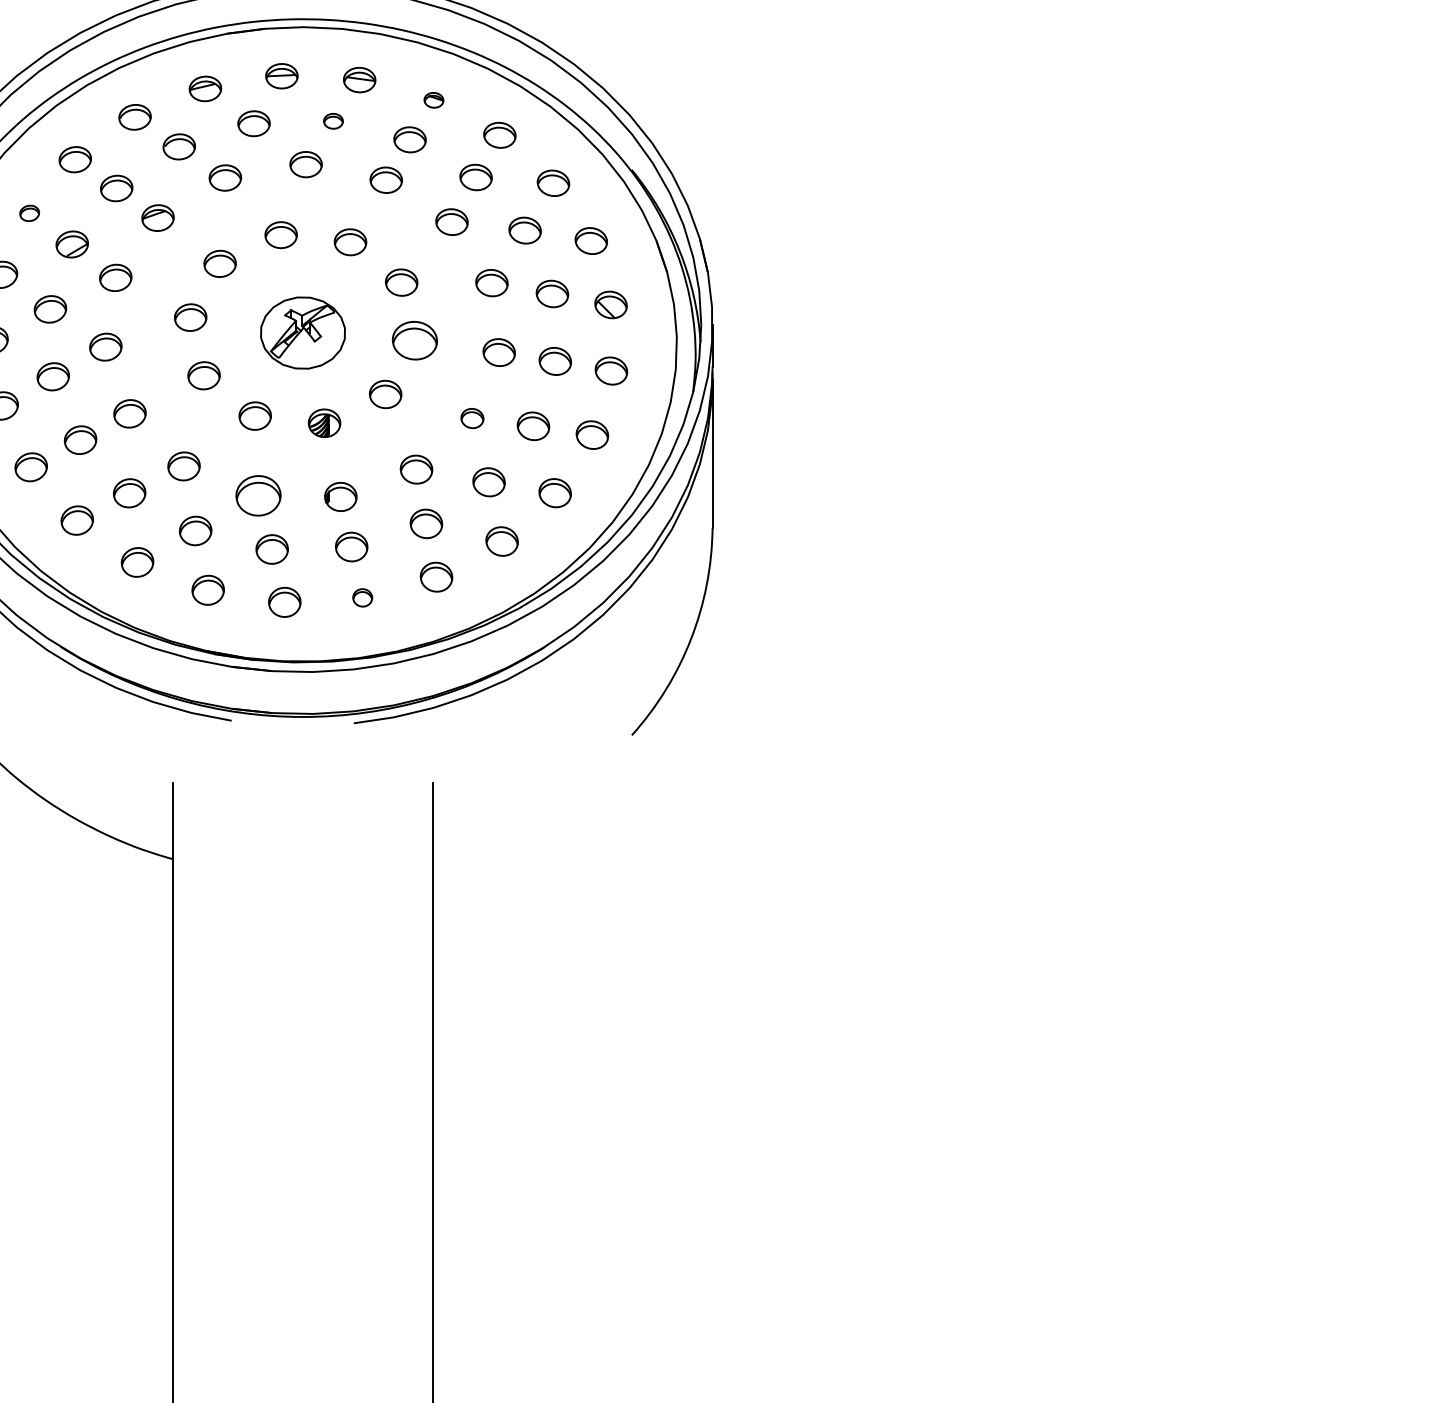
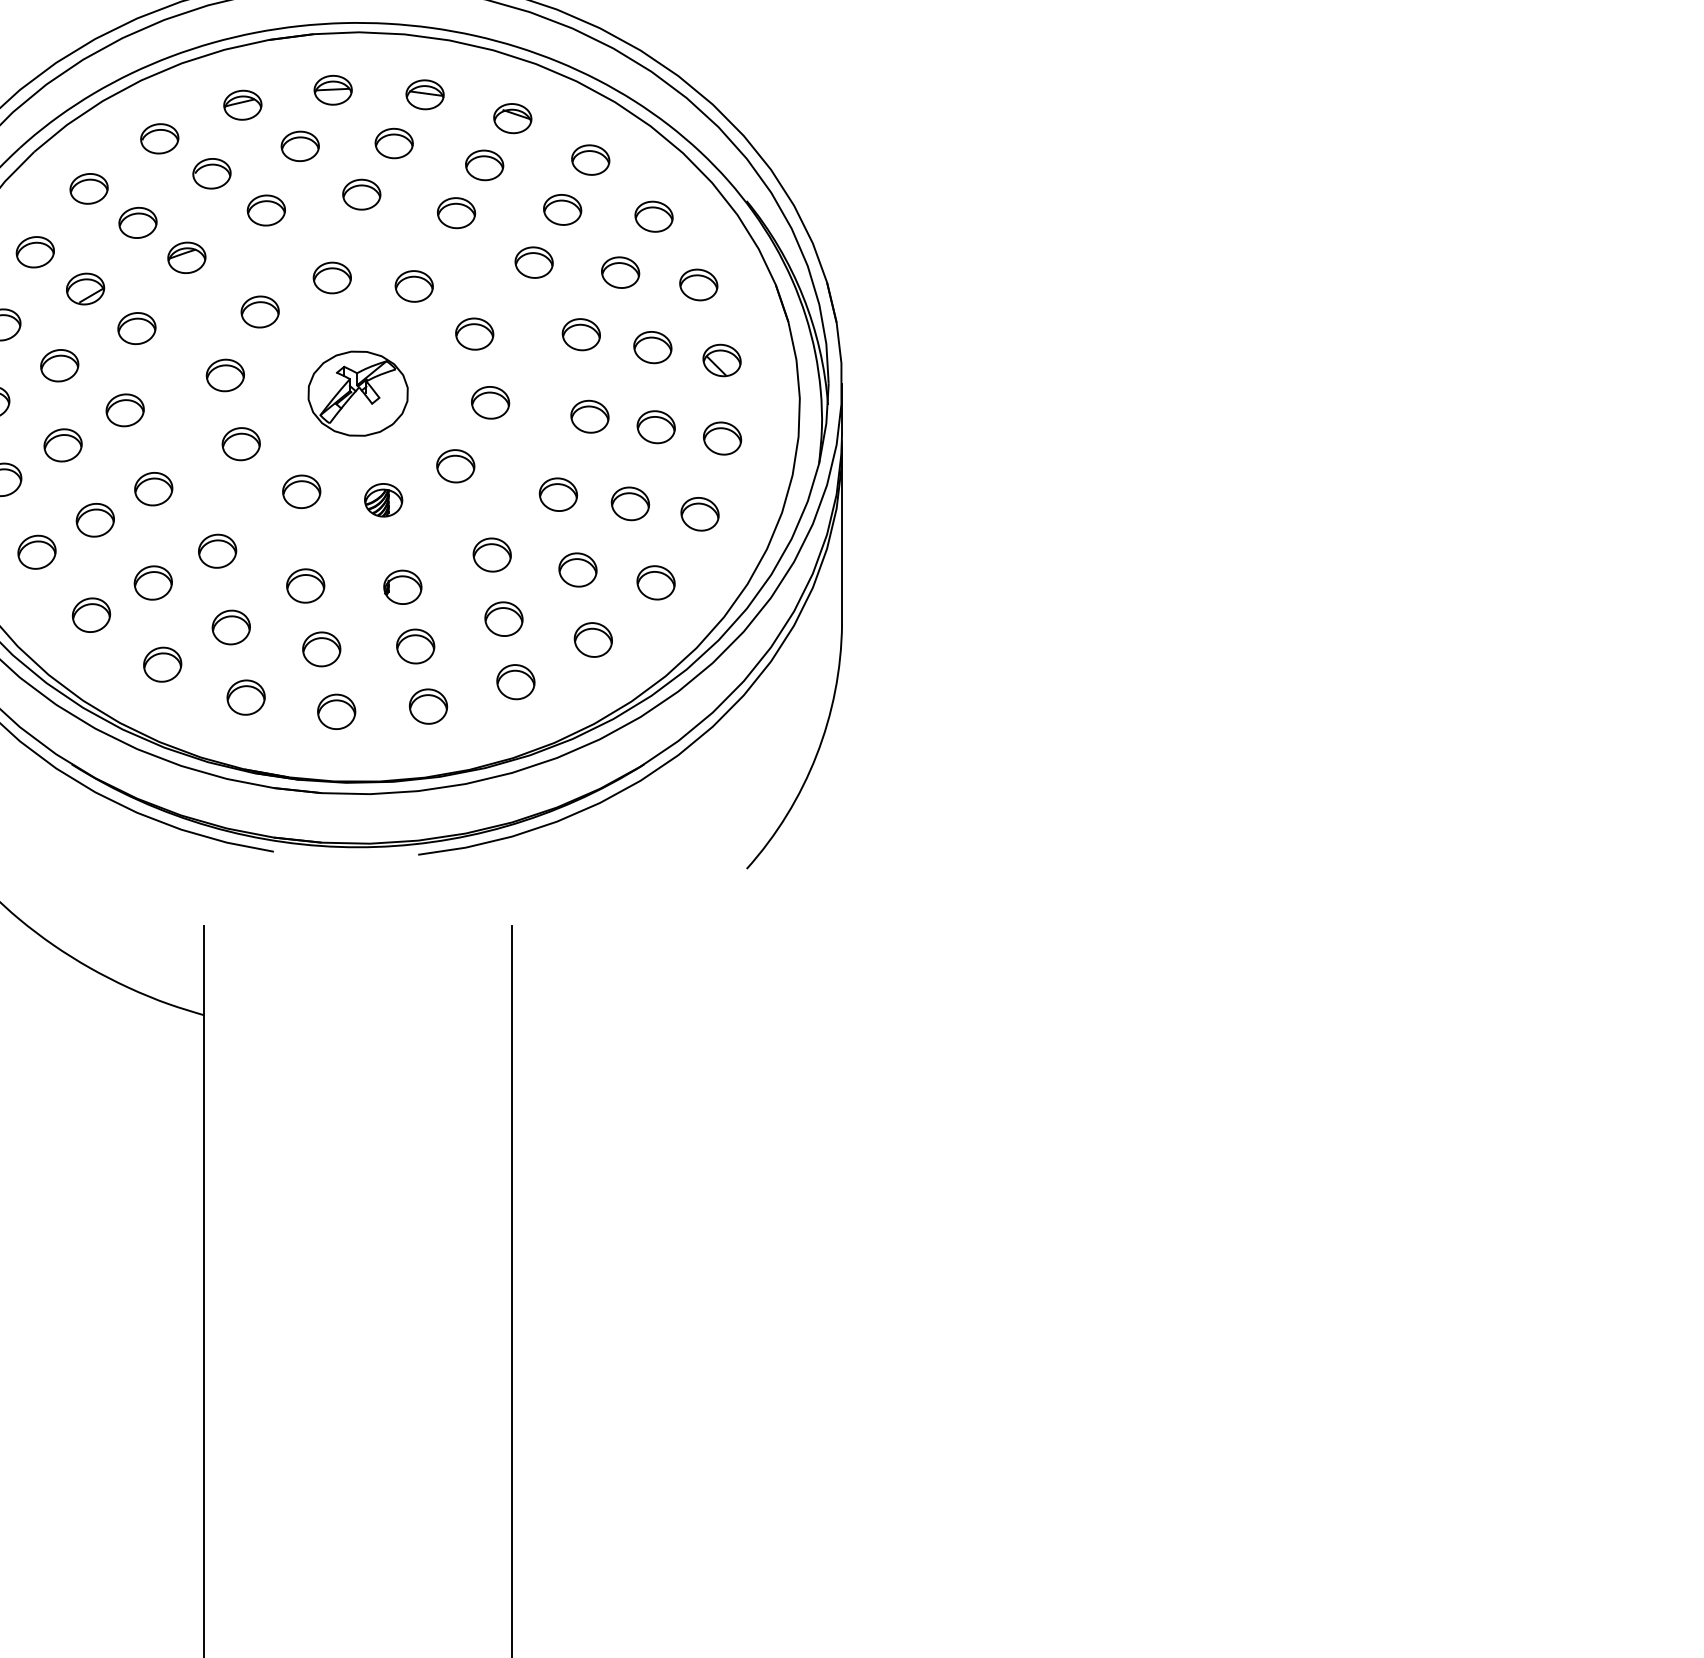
part: (433, 100) -> (512, 118), size x1.67
part: (332, 121) -> (393, 143), size x1.67
part: (29, 213) -> (34, 252), size x1.67
part: (415, 340) -> (490, 402), size x0.71
part: (471, 418) -> (557, 494), size x1.43
part: (258, 495) -> (305, 585), size x0.71
part: (362, 597) -> (428, 706), size x1.67

